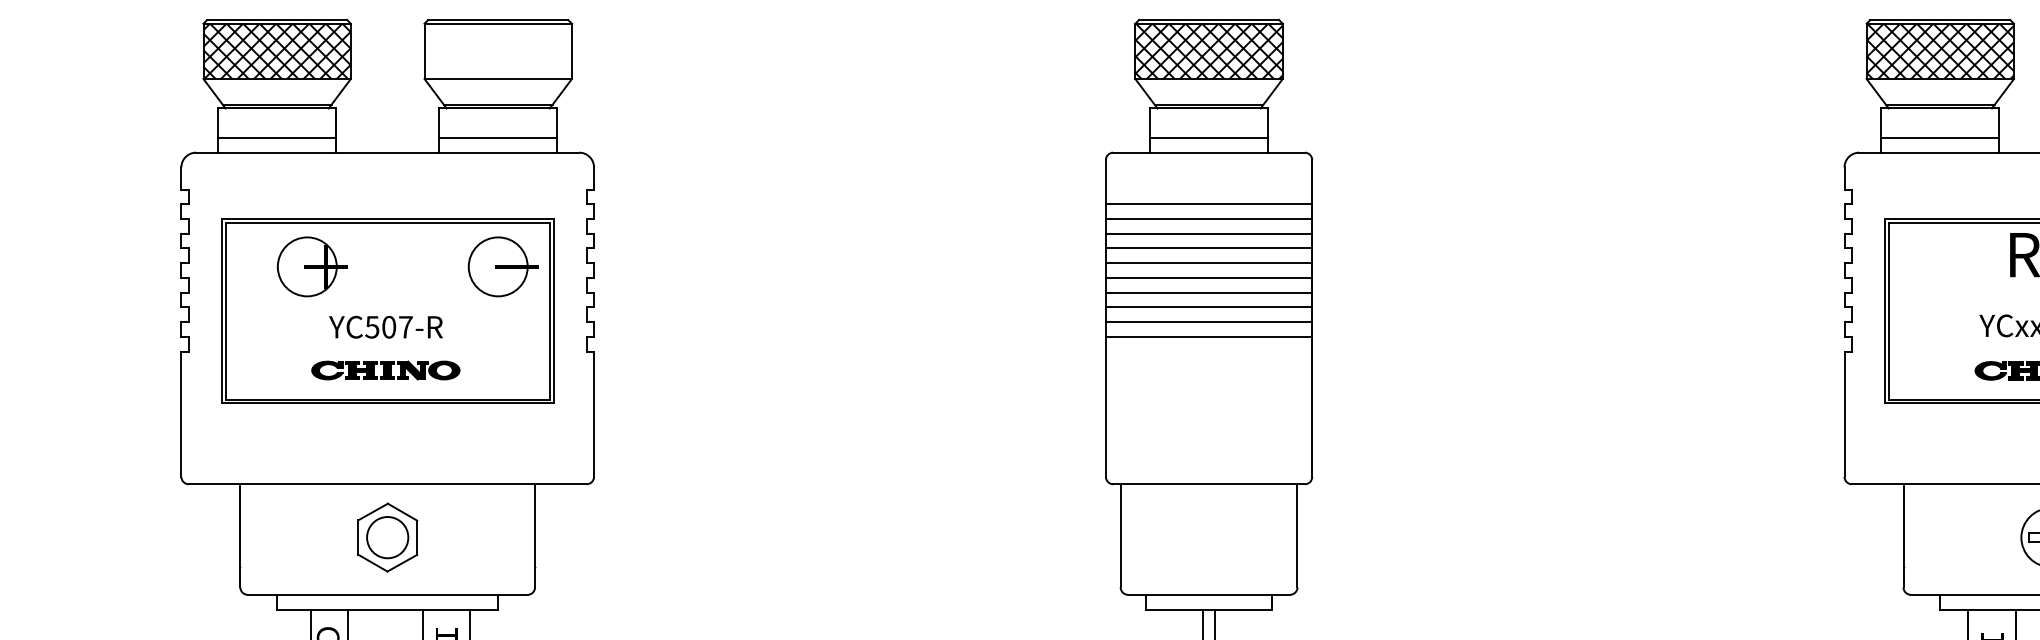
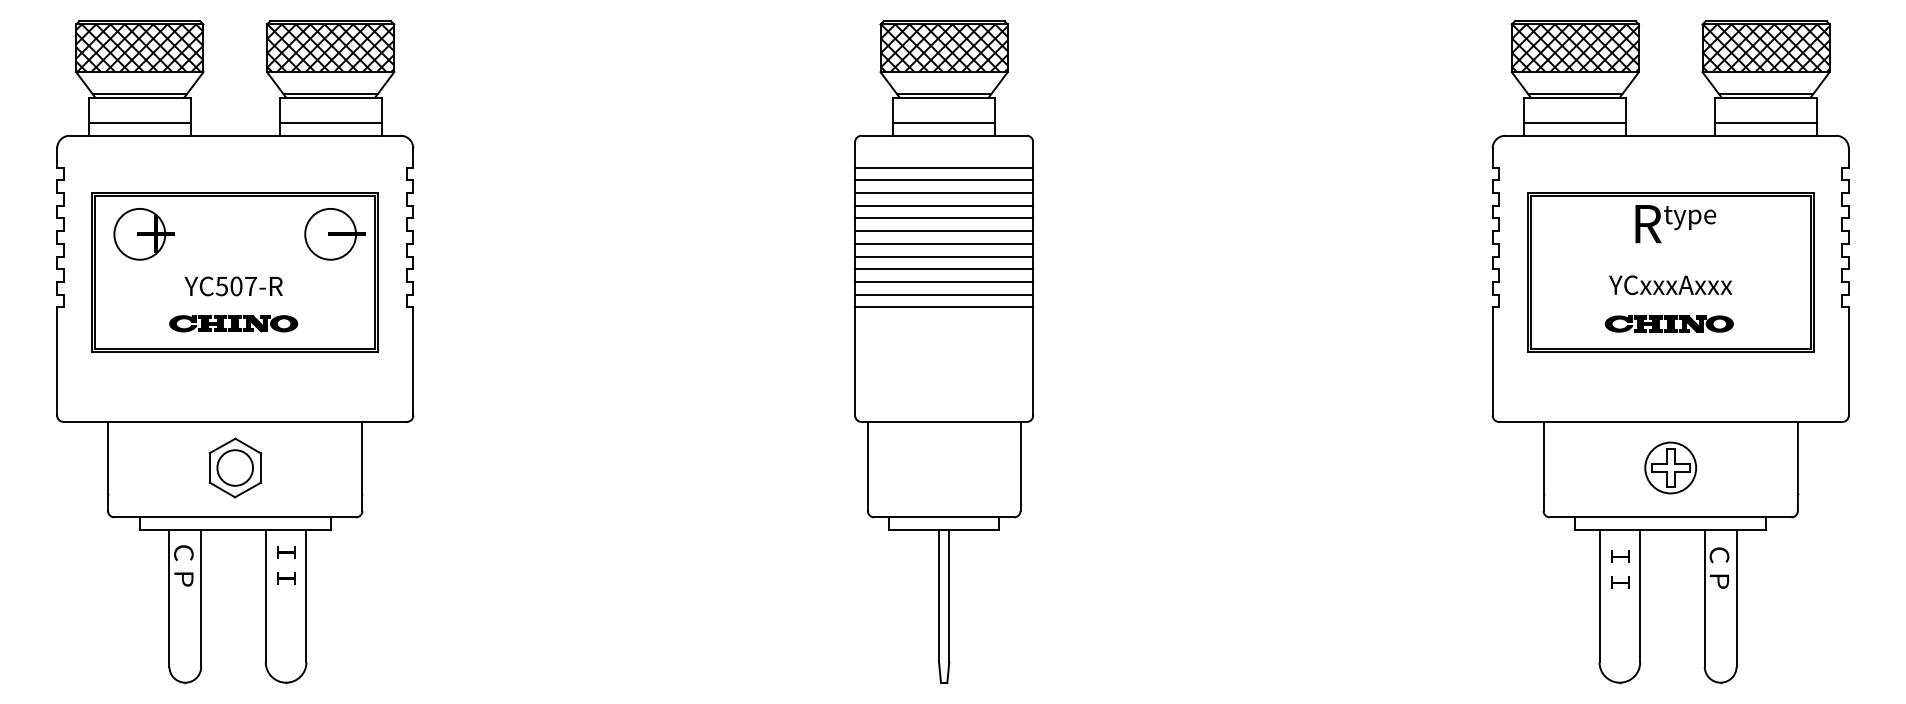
hatch: (498, 51) -> (330, 48), added
line: (1209, 189) -> (944, 167), added
part: (311, 267) -> (143, 234), moved
line: (1209, 351) -> (944, 307), added

